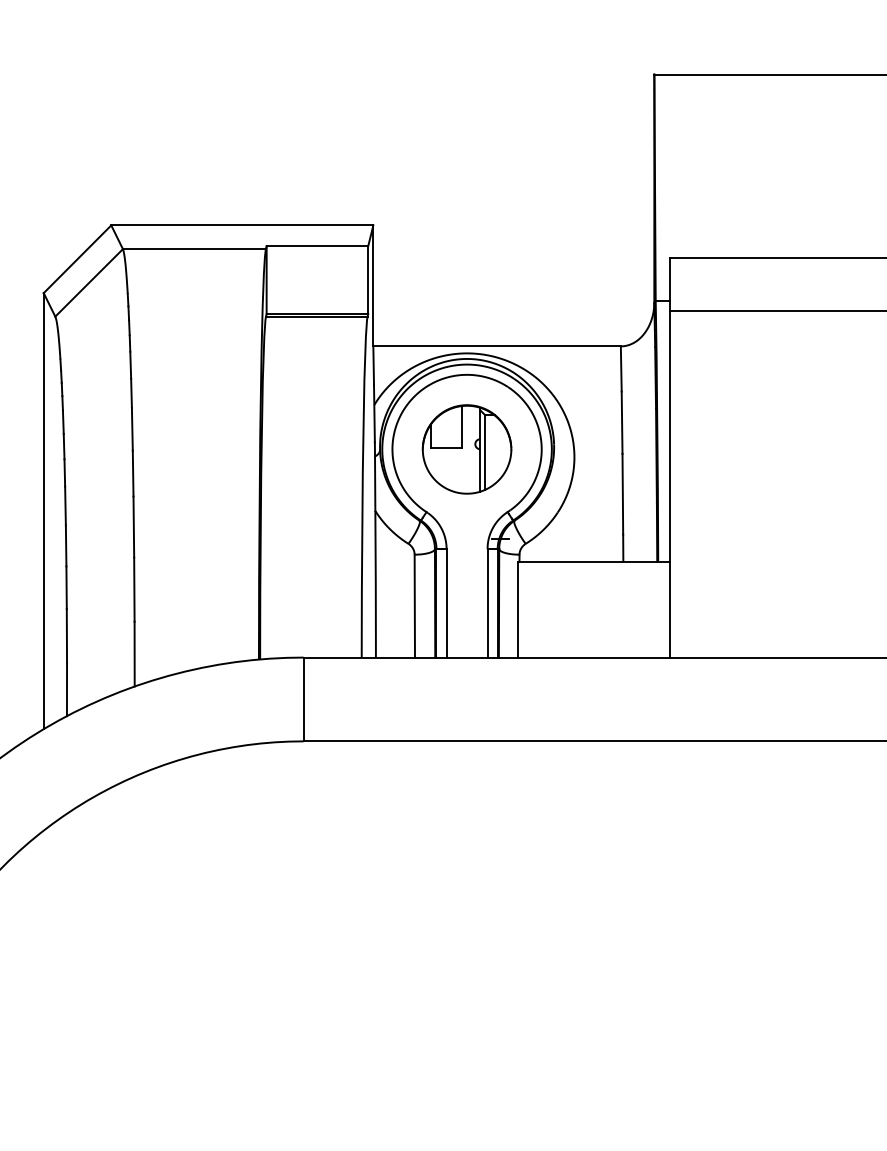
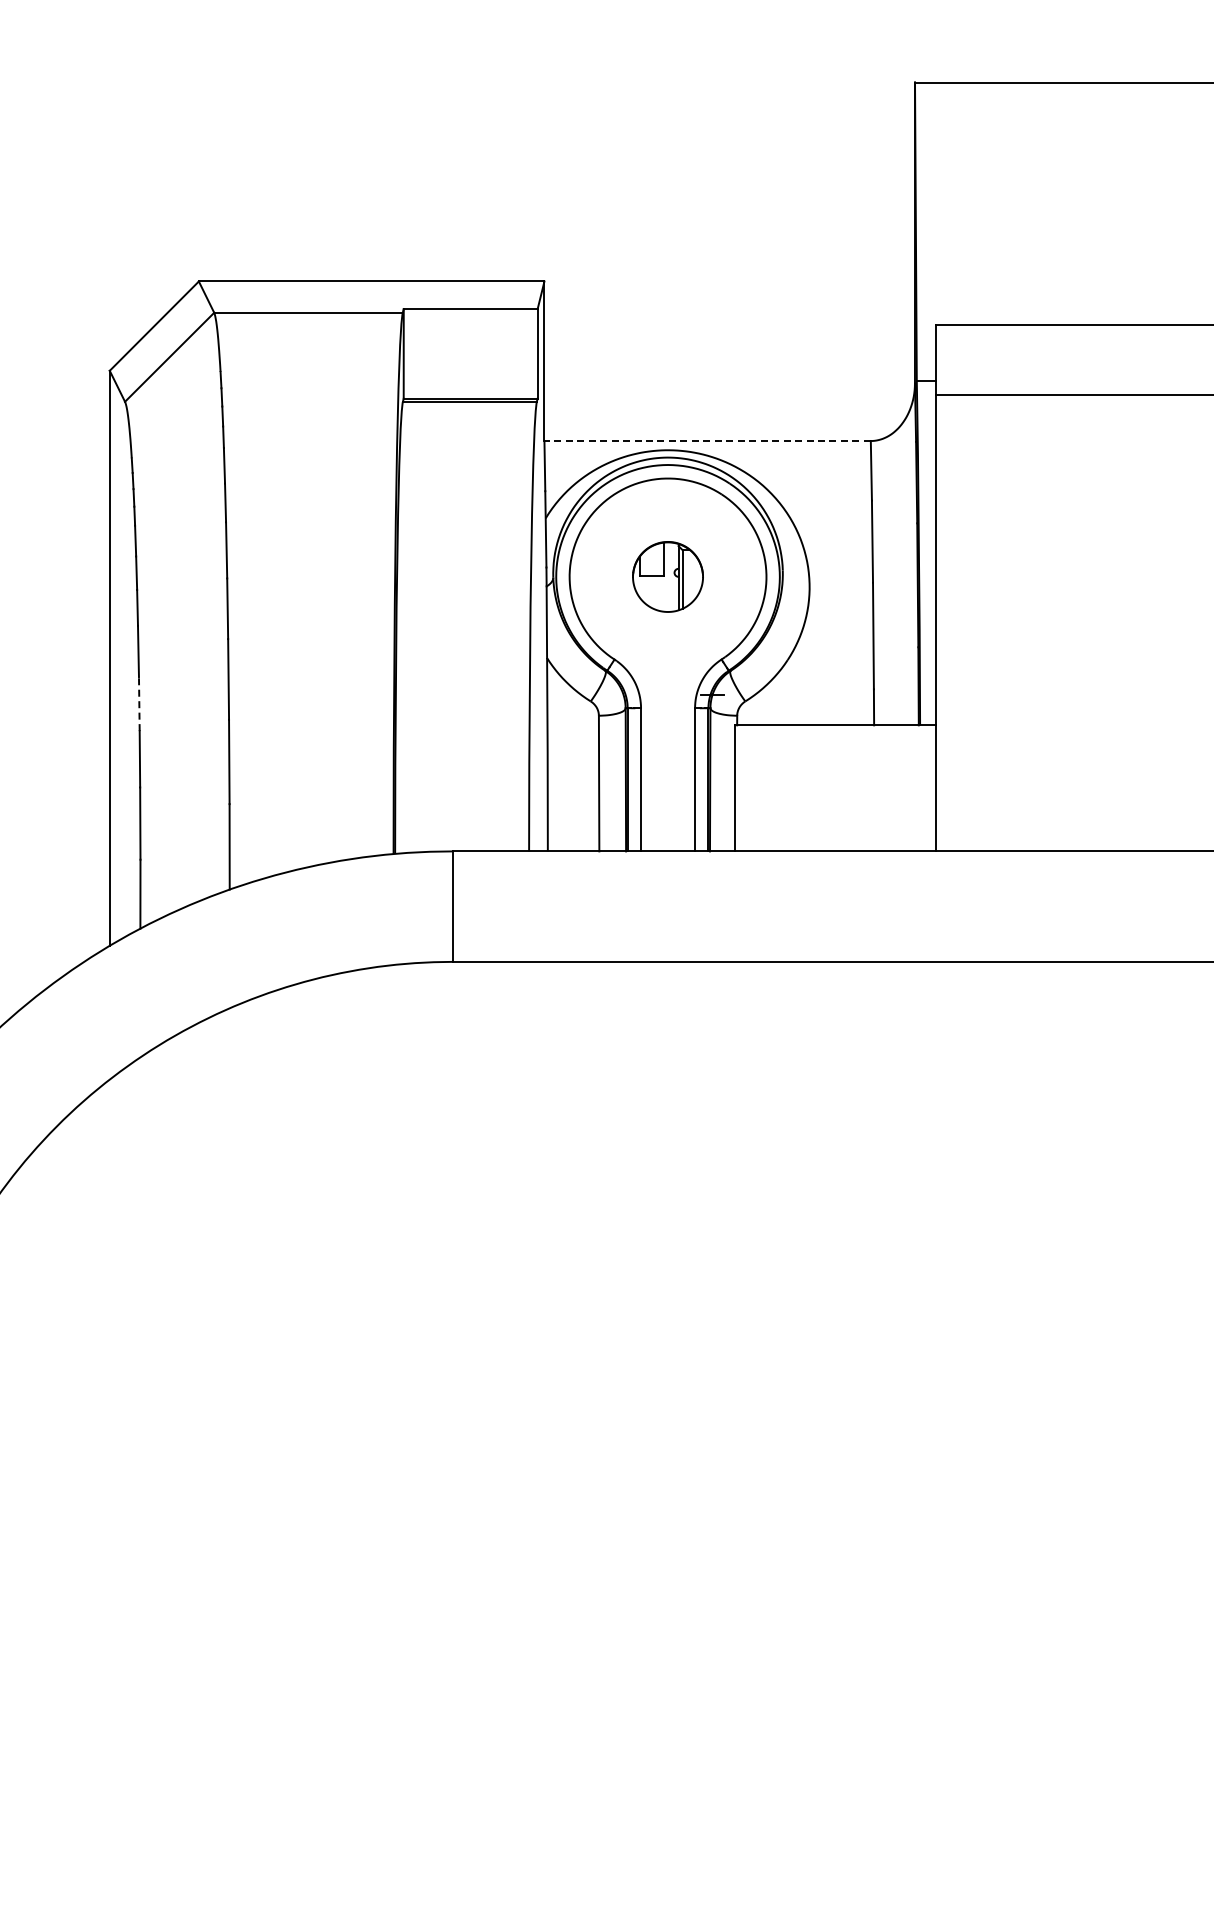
line: (496, 346) -> (707, 441), solid -> dashed
part: (466, 449) -> (667, 576), size x0.6
line: (66, 545) -> (139, 703), solid -> dashed

